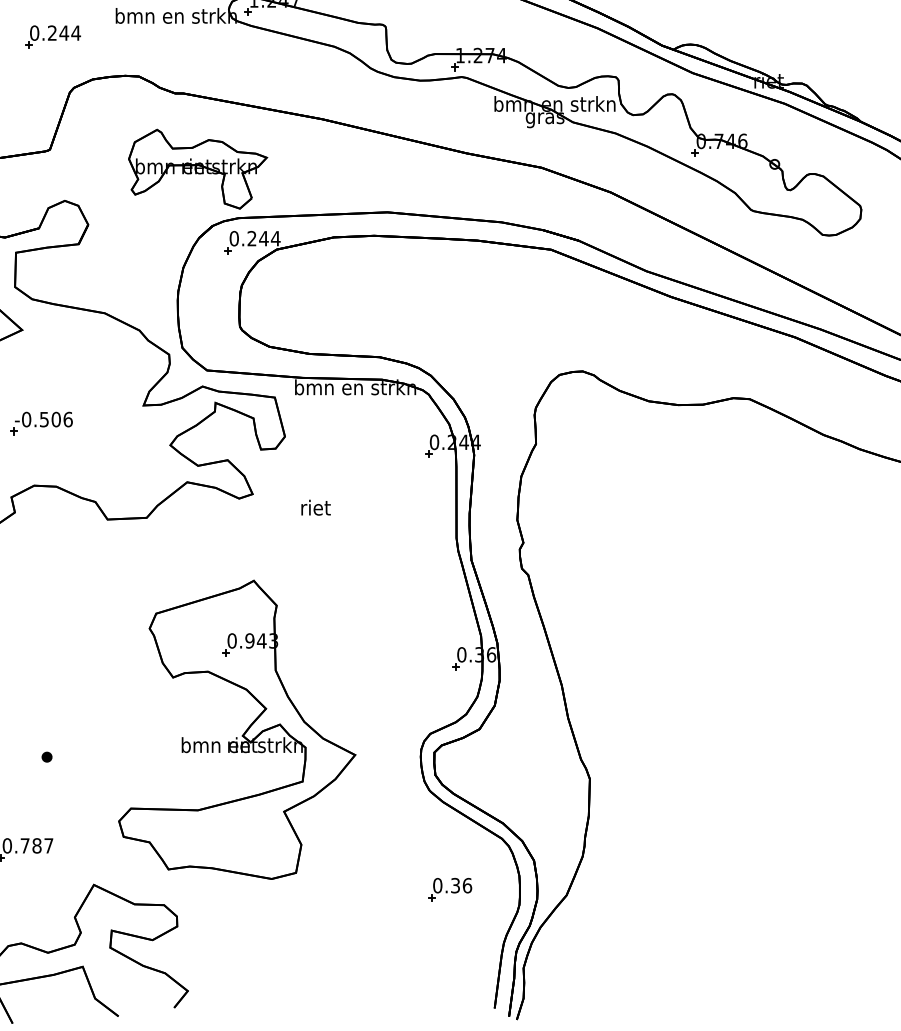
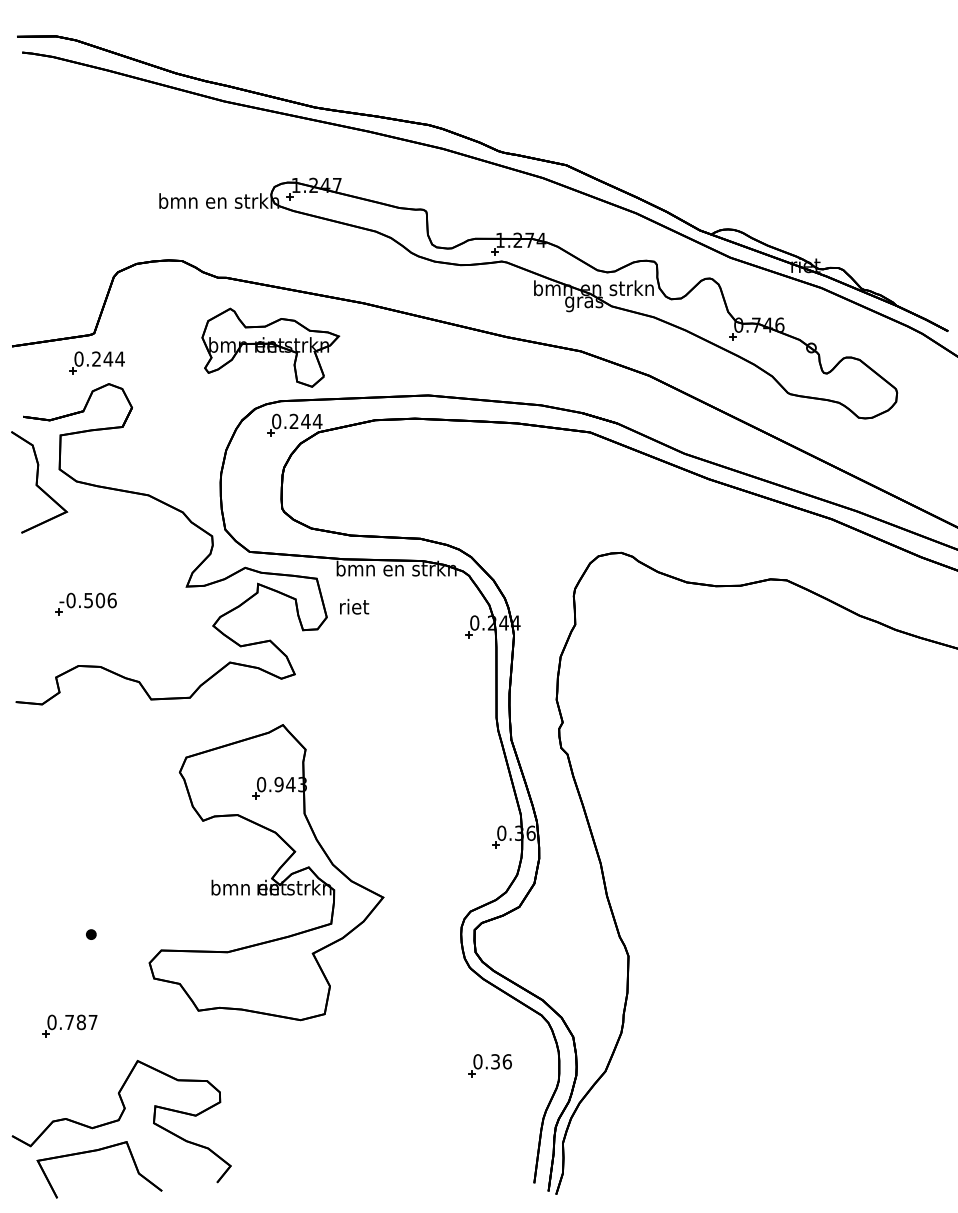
part: (52, 36) -> (96, 362), moved
part: (197, 168) -> (270, 347), moved
text: (316, 507) -> (354, 606), moved
part: (237, 736) -> (266, 879), moved

